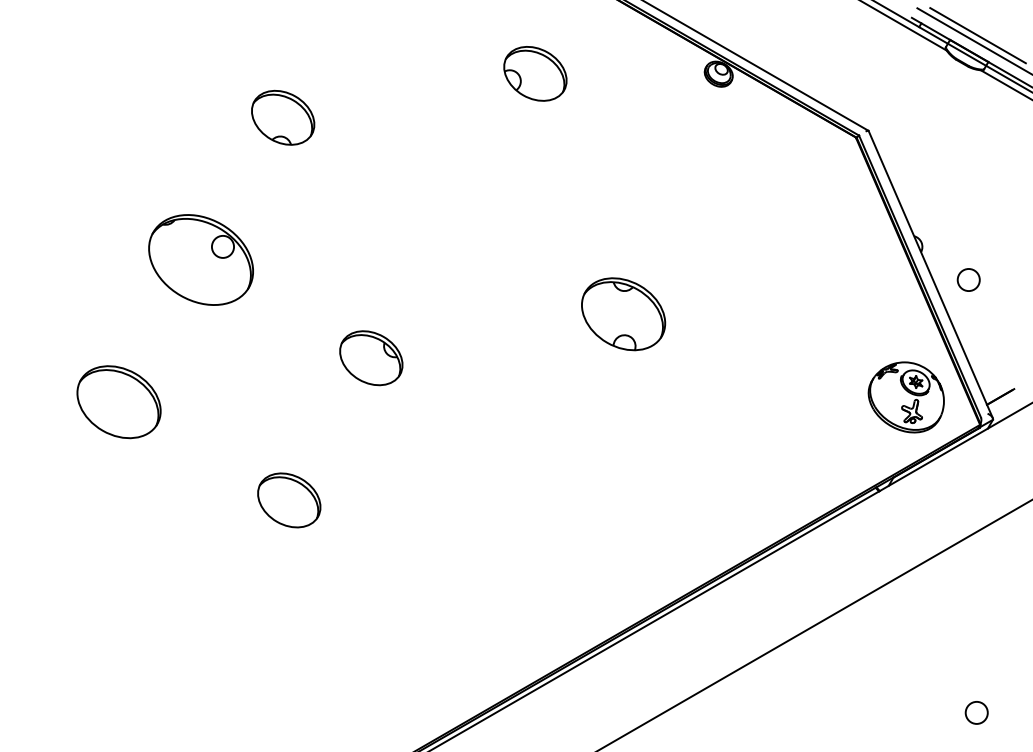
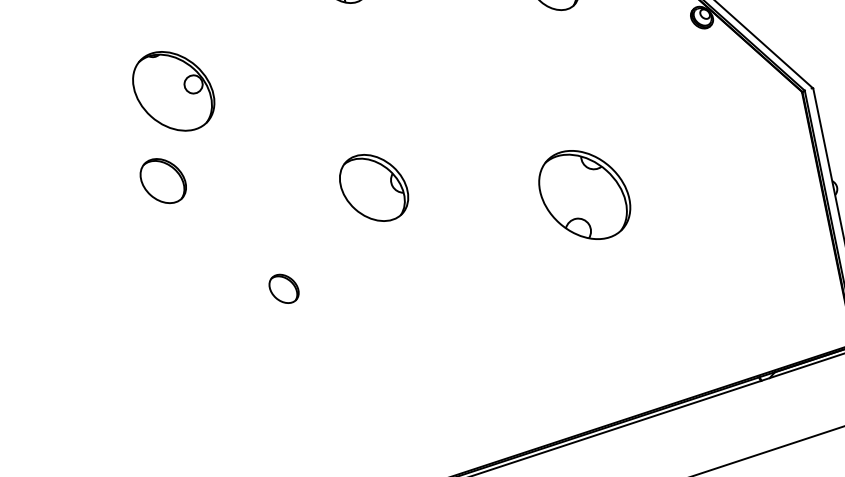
part: (200, 259) -> (173, 90), moved
part: (623, 314) -> (584, 195), size x1.4
part: (371, 358) -> (374, 188), size x1.4
part: (905, 397) -> (798, 309), removed
part: (118, 402) -> (162, 181), size x0.7
part: (289, 500) -> (284, 288), size x0.6

